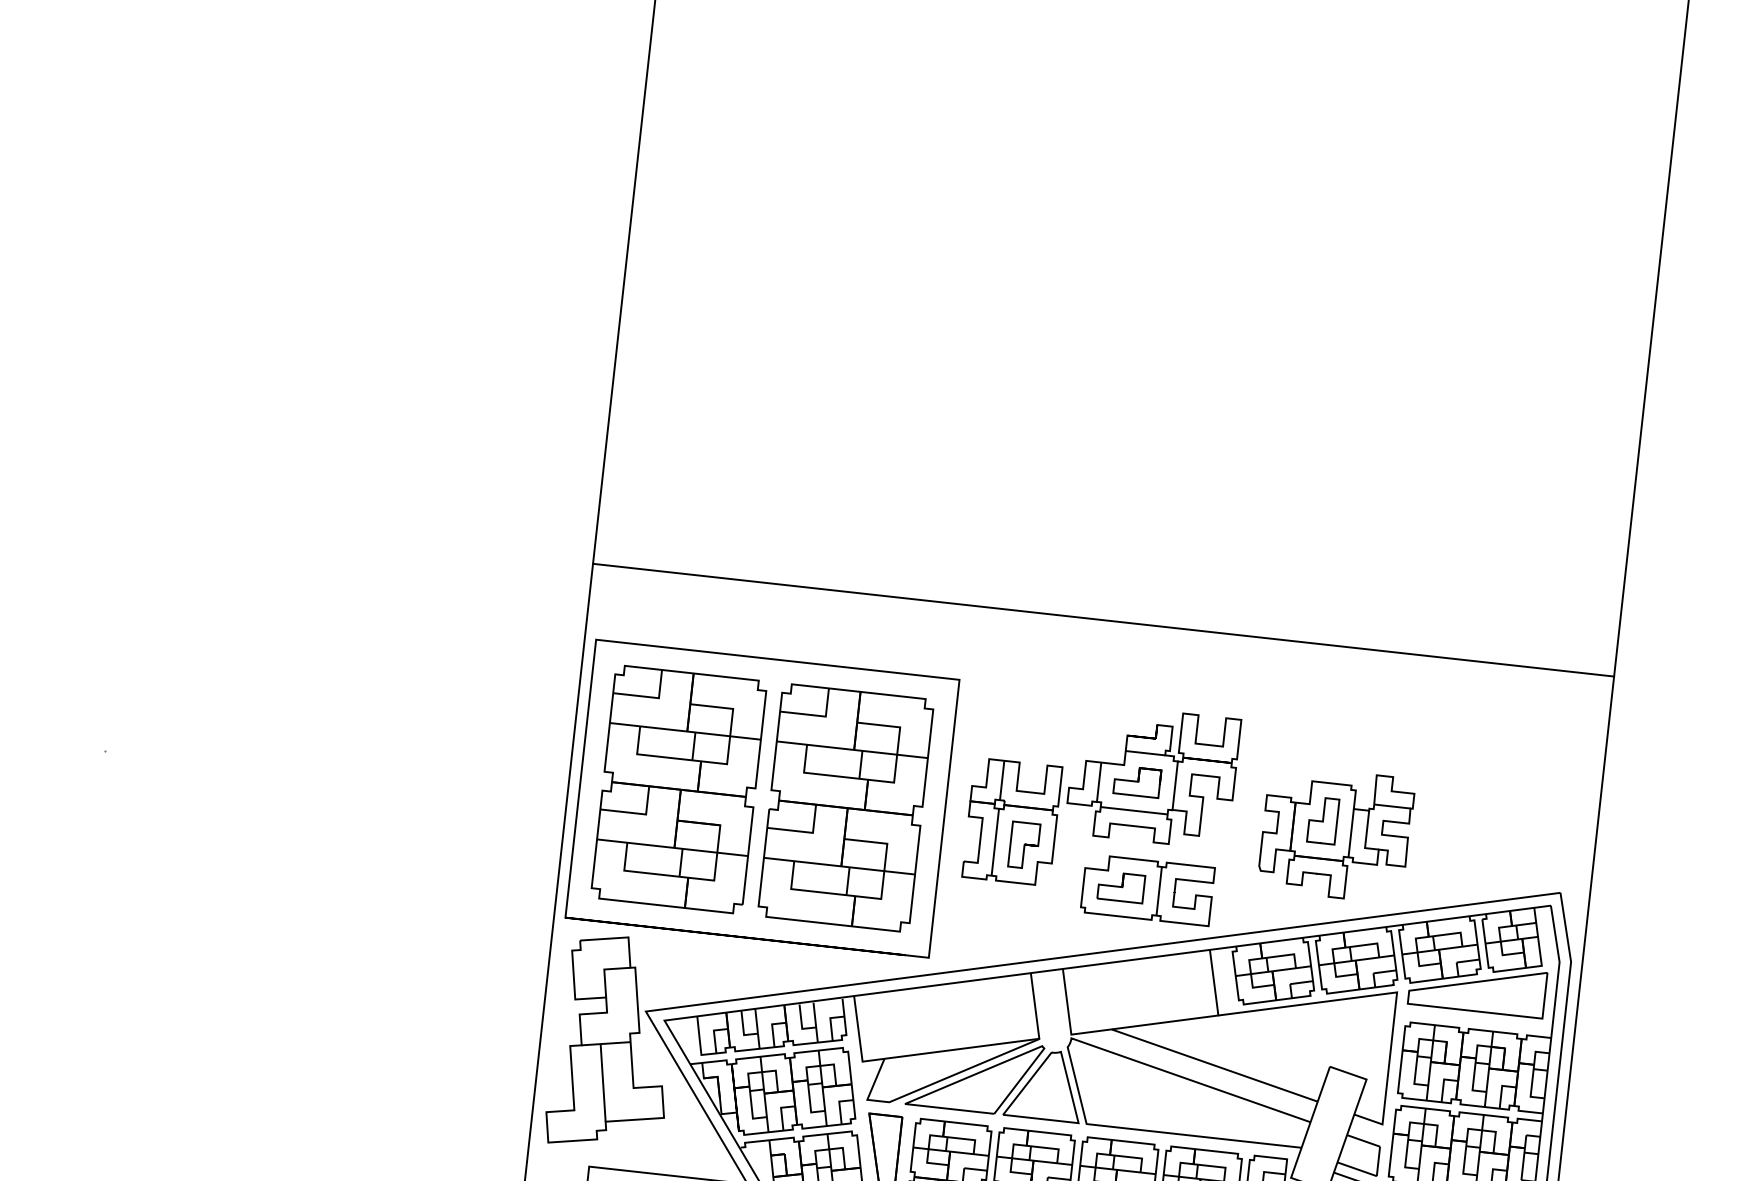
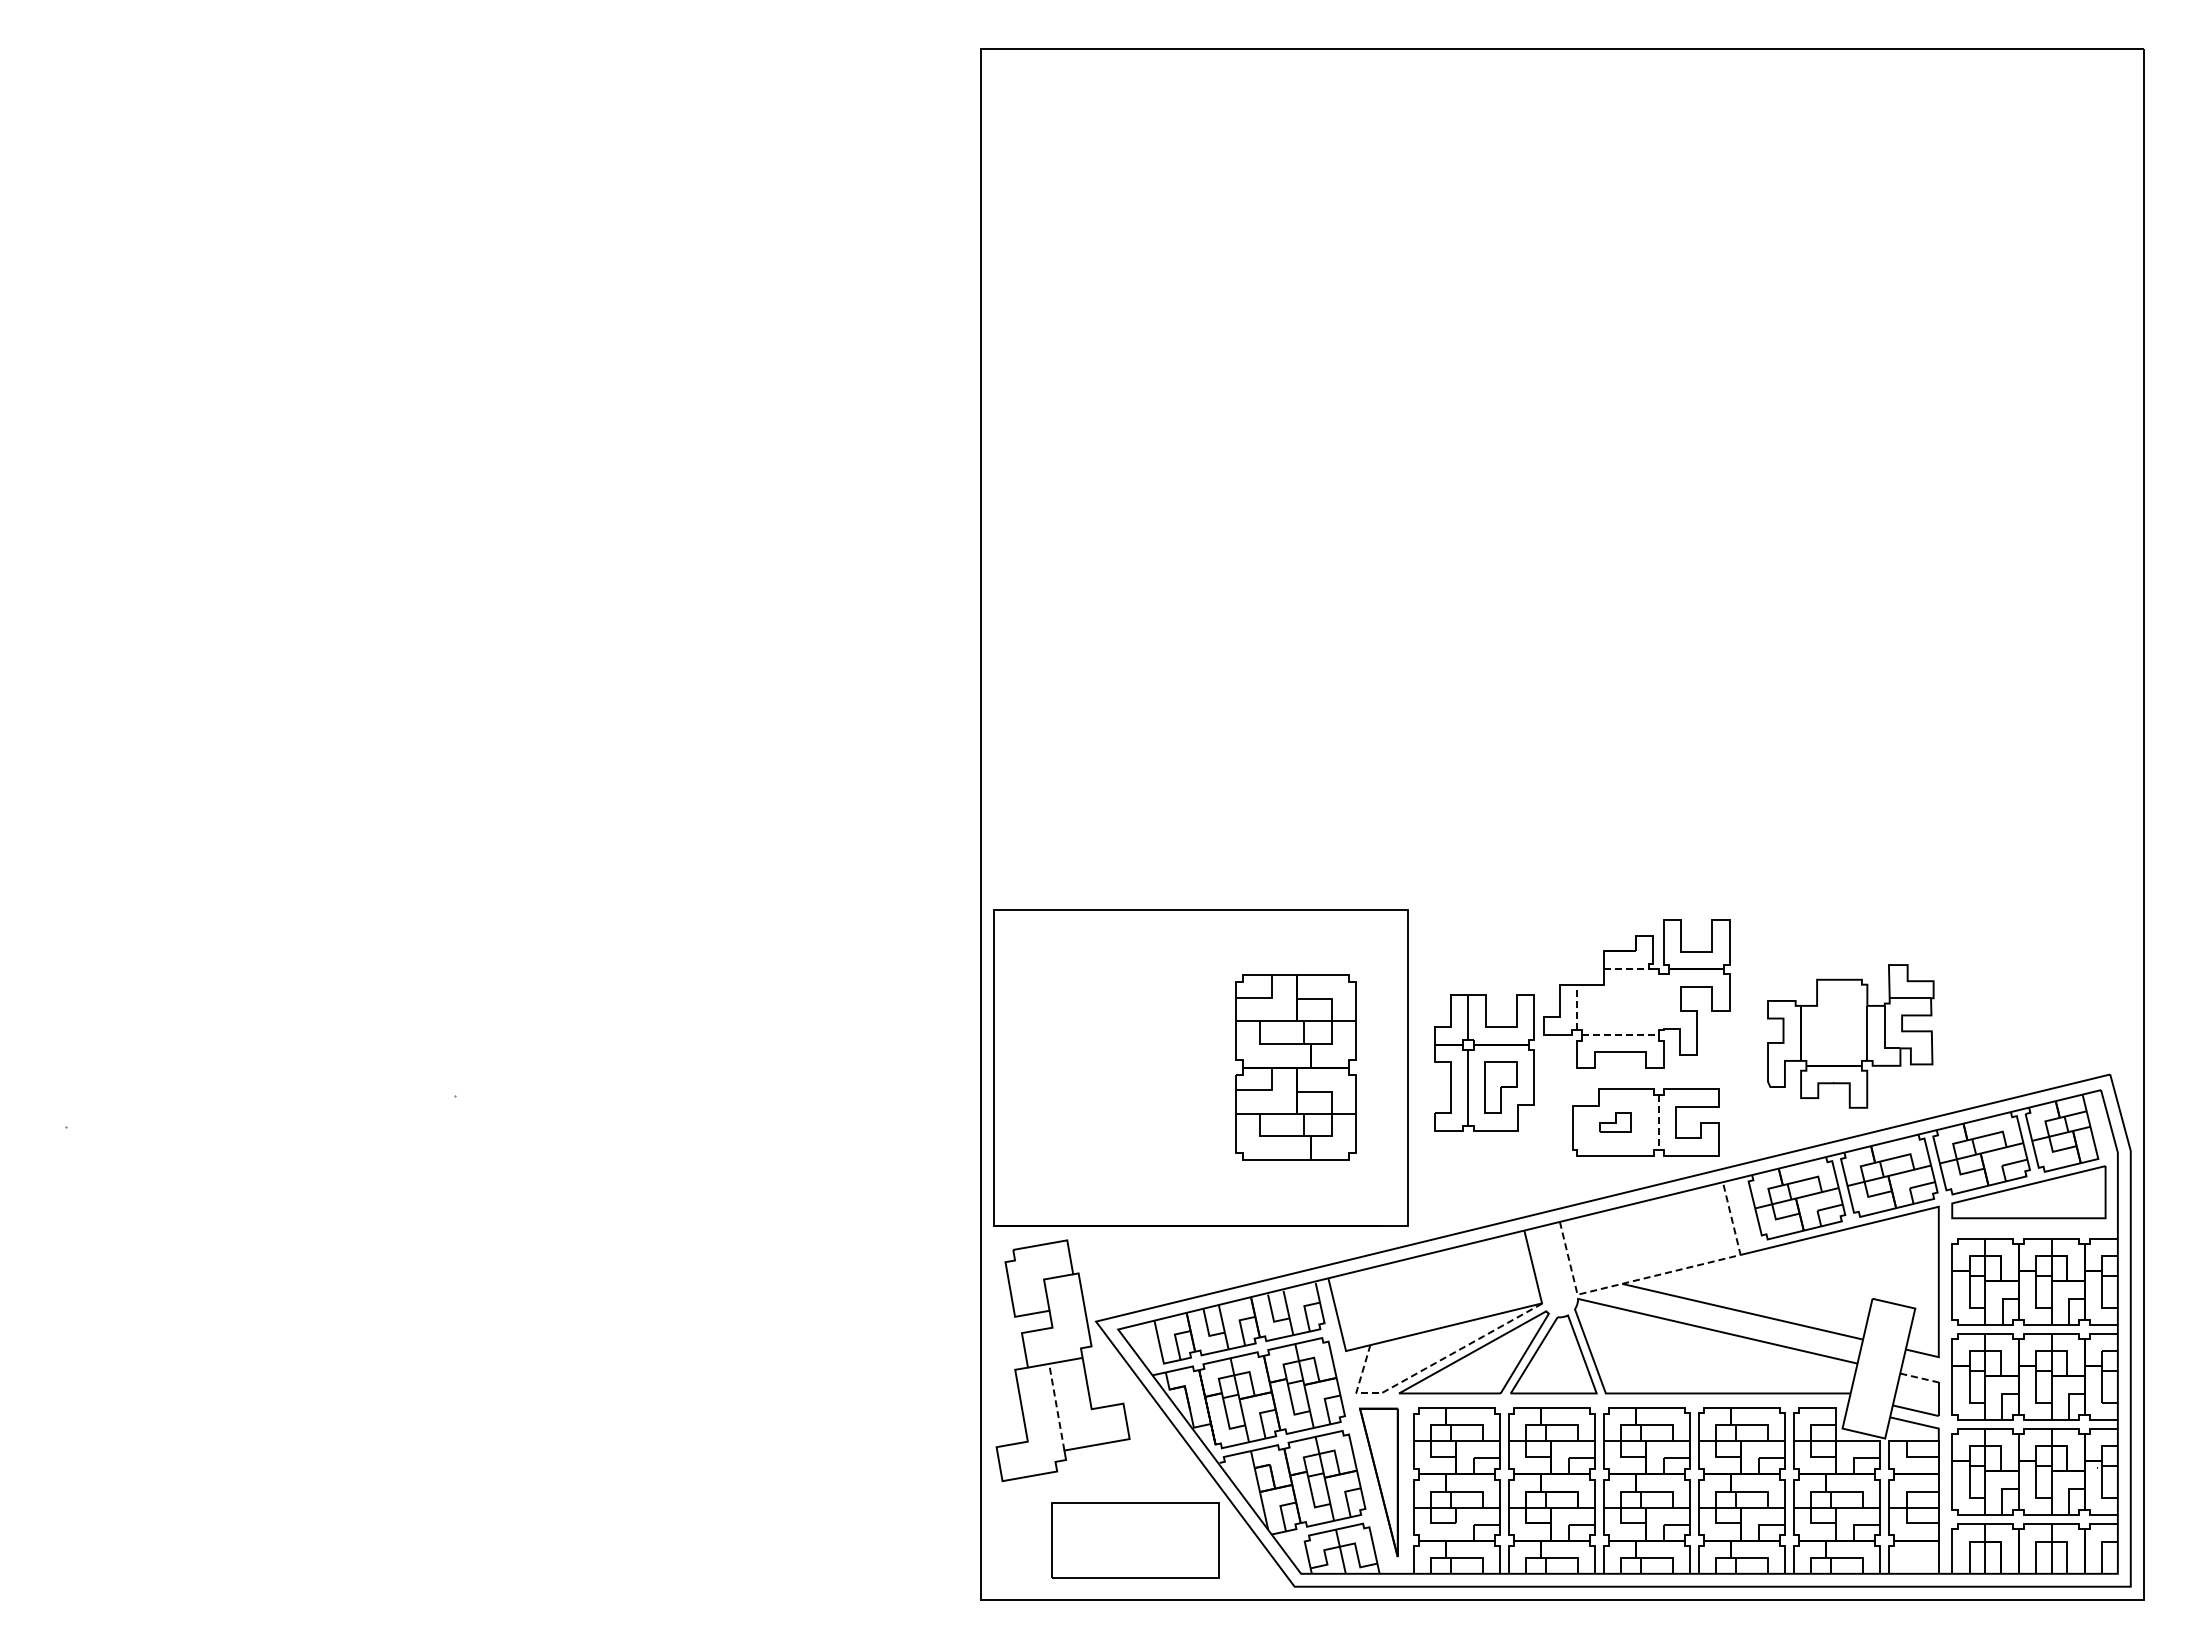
line: (1102, 620) -> (1561, 824), removed
line: (1145, 752) -> (1626, 968), solid -> dashed
line: (1099, 781) -> (1577, 1006), solid -> dashed
part: (1137, 781) -> (1620, 1001), removed
line: (1175, 785) -> (1663, 1001), removed
part: (678, 789) -> (1105, 1067), removed
part: (845, 807) -> (1295, 1067), size x0.7
line: (1134, 811) -> (1620, 1035), solid -> dashed
curve: (1323, 820) -> (1834, 1022), removed
part: (1121, 887) -> (1615, 1122), size x0.6
line: (1159, 891) -> (1658, 1122), solid -> dashed
line: (1145, 1024) -> (1659, 1274), solid -> dashed
line: (602, 1082) -> (1056, 1406), solid -> dashed
line: (932, 1083) -> (1427, 1367), solid -> dashed
line: (1363, 1141) -> (1919, 1378), solid -> dashed

